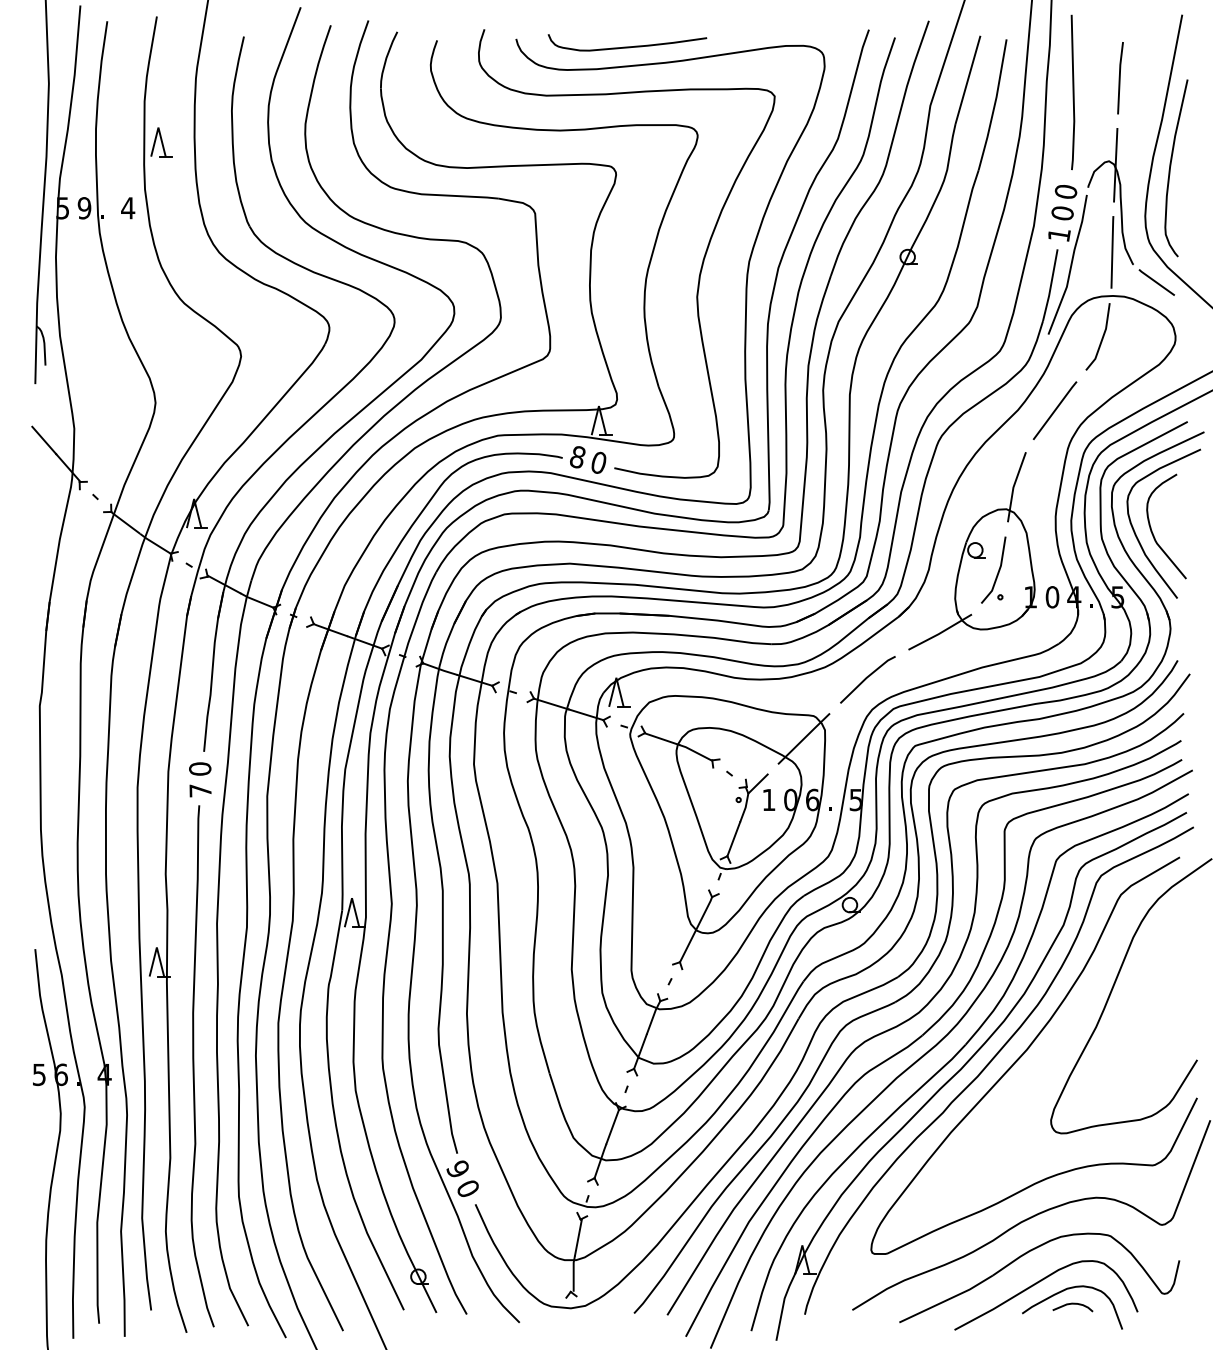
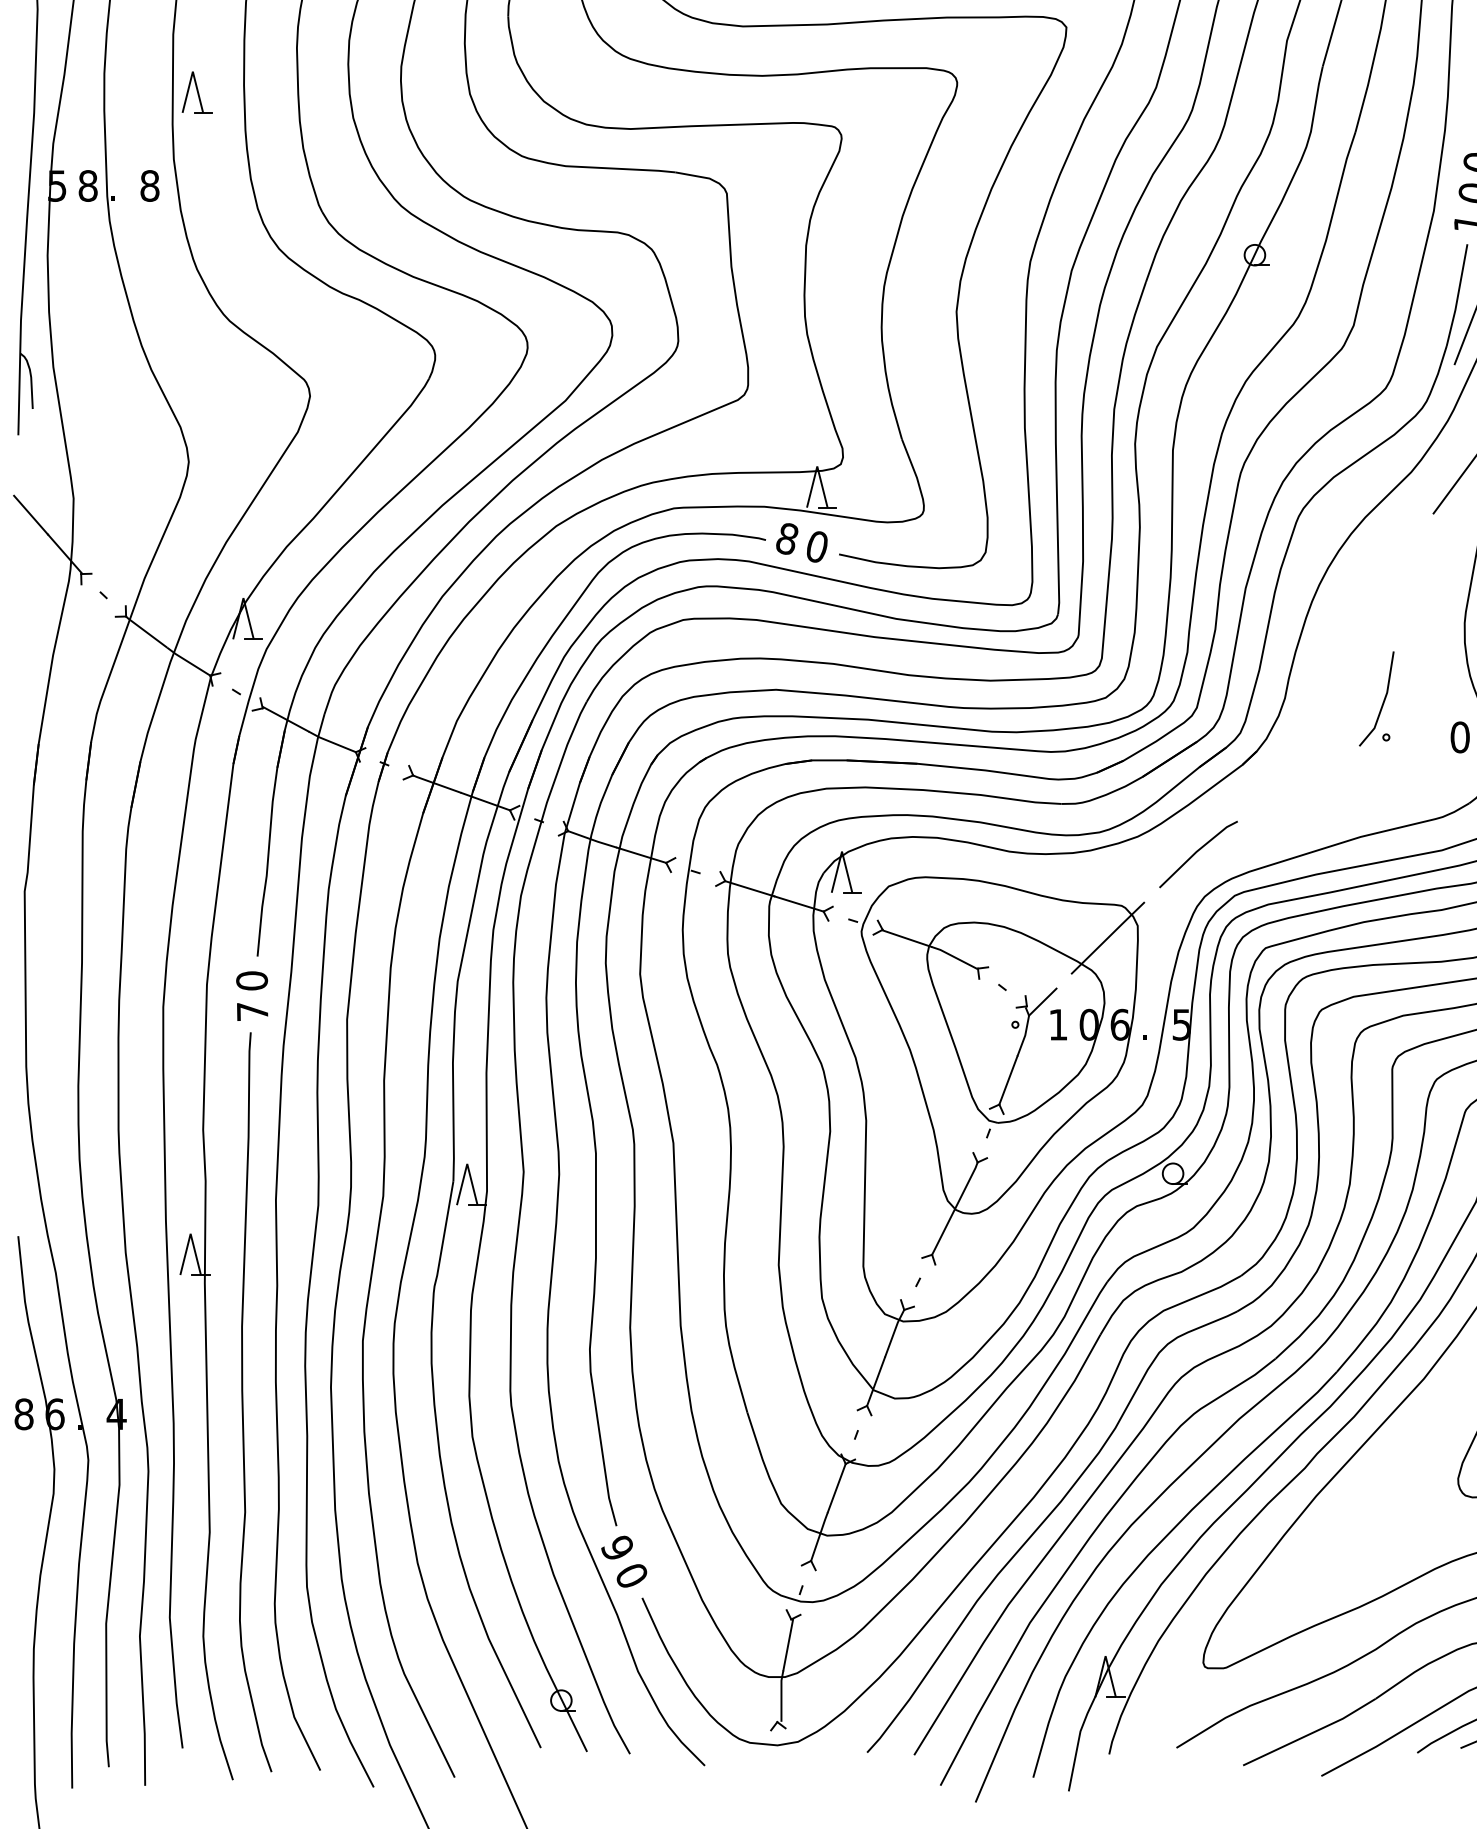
text: (84, 208) -> (88, 186), 9 -> 8
text: (128, 208) -> (150, 186), 4 -> 8
part: (972, 551) -> (1346, 672), removed
text: (39, 1074) -> (24, 1413), 5 -> 8

